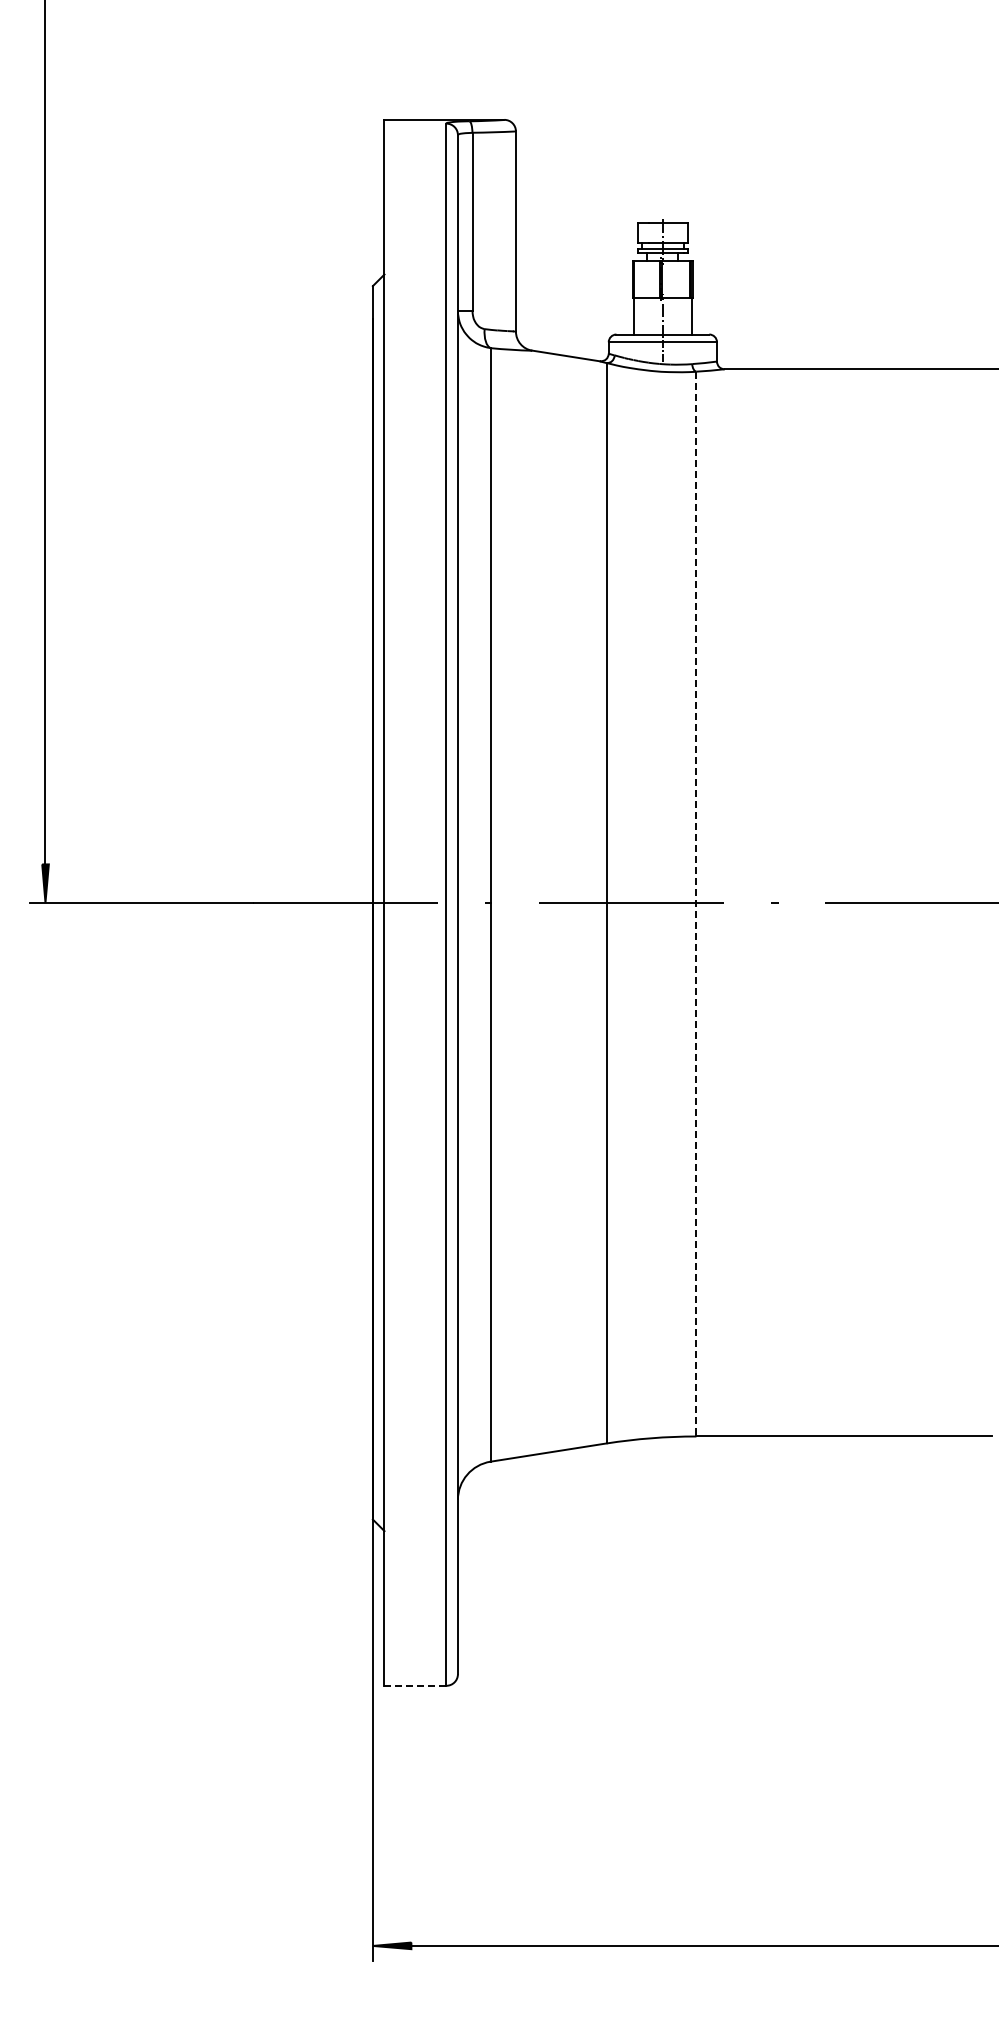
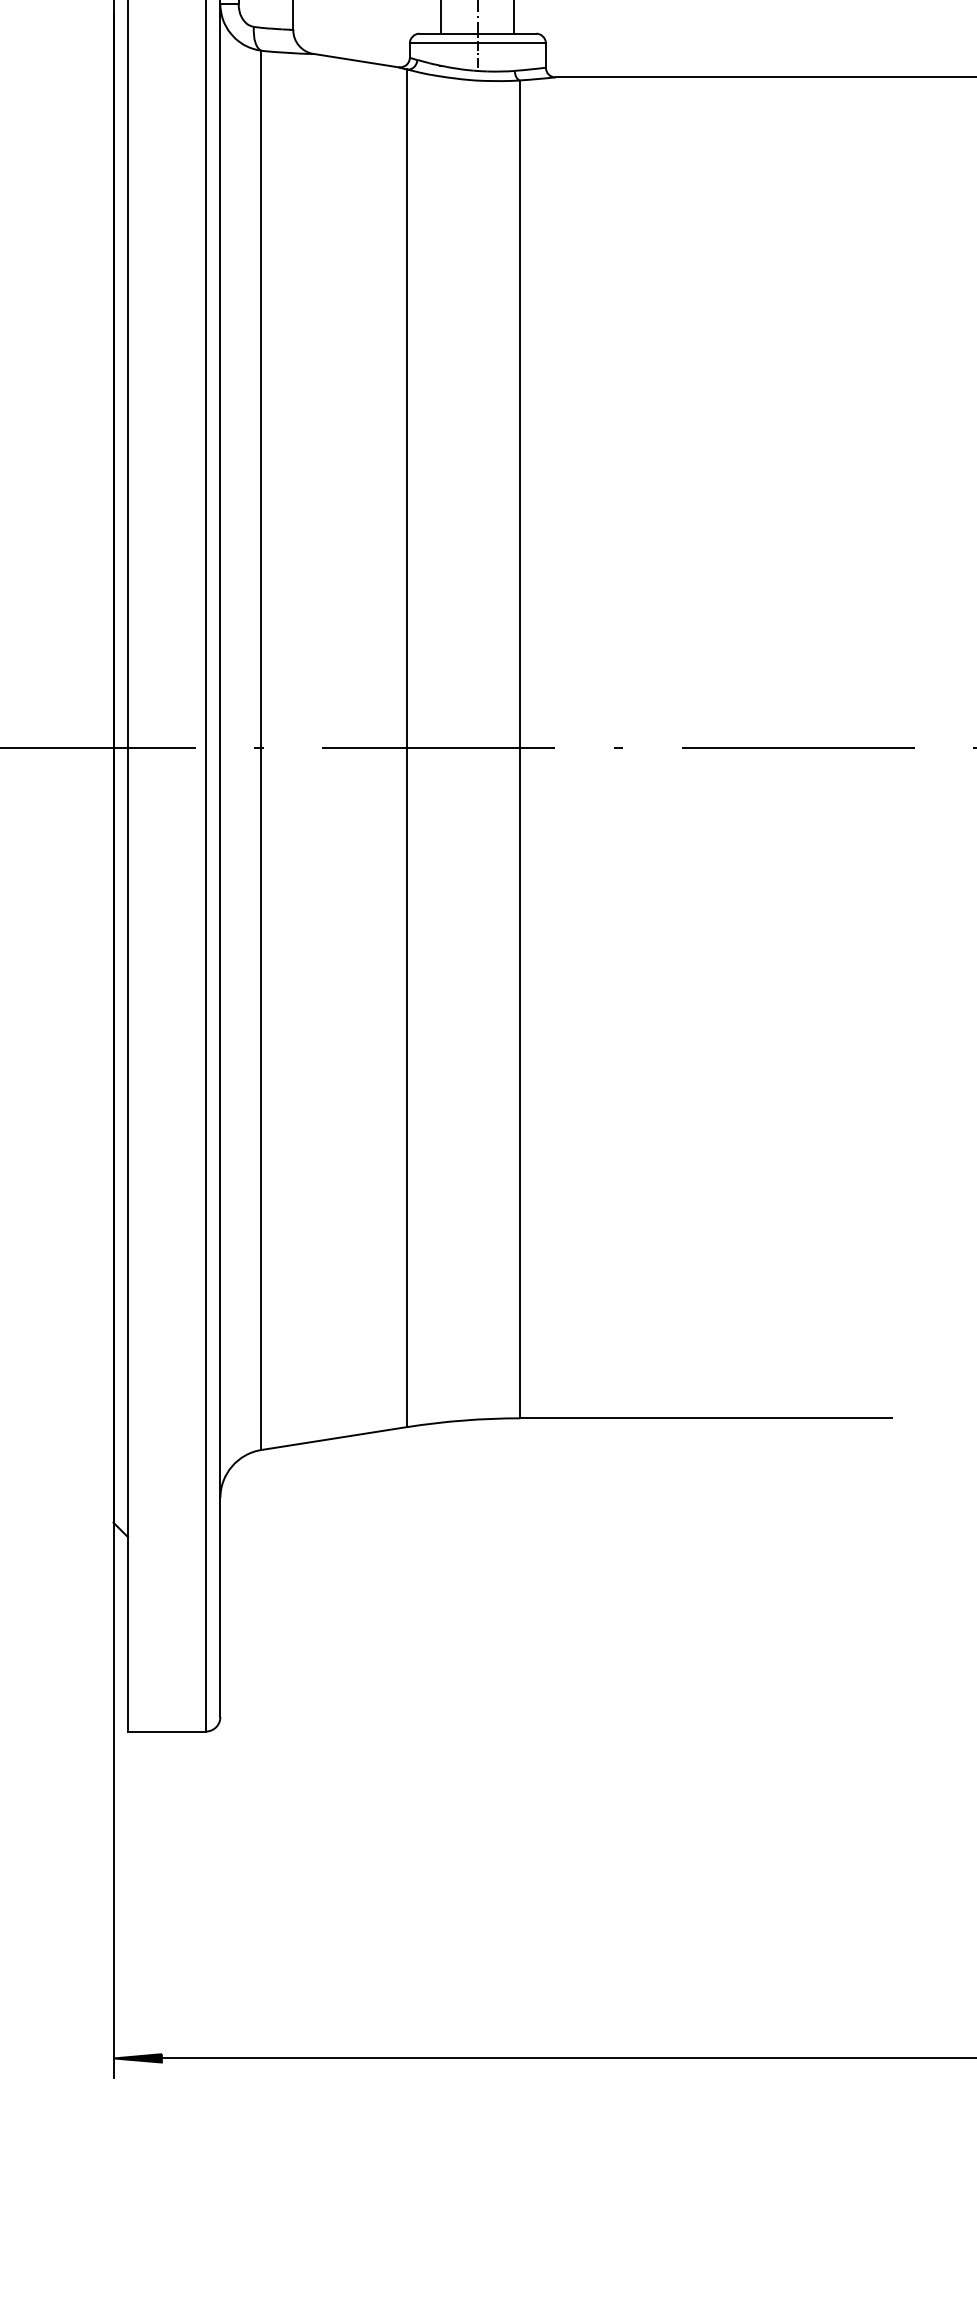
line: (696, 904) -> (520, 749), dashed -> solid
line: (415, 1685) -> (167, 1731), dashed -> solid

